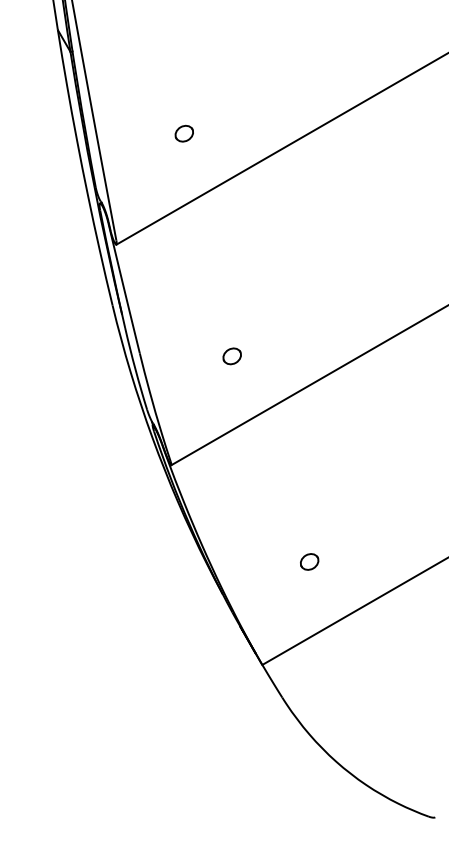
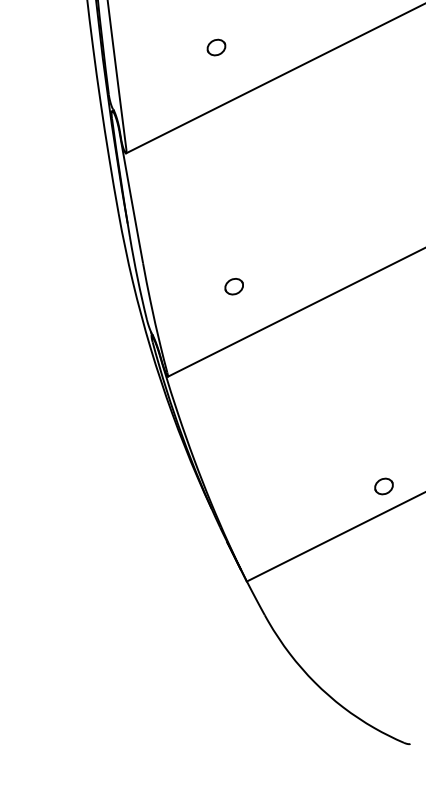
part: (183, 133) -> (215, 47), moved
part: (231, 356) -> (233, 286), moved
part: (309, 561) -> (383, 486), moved

